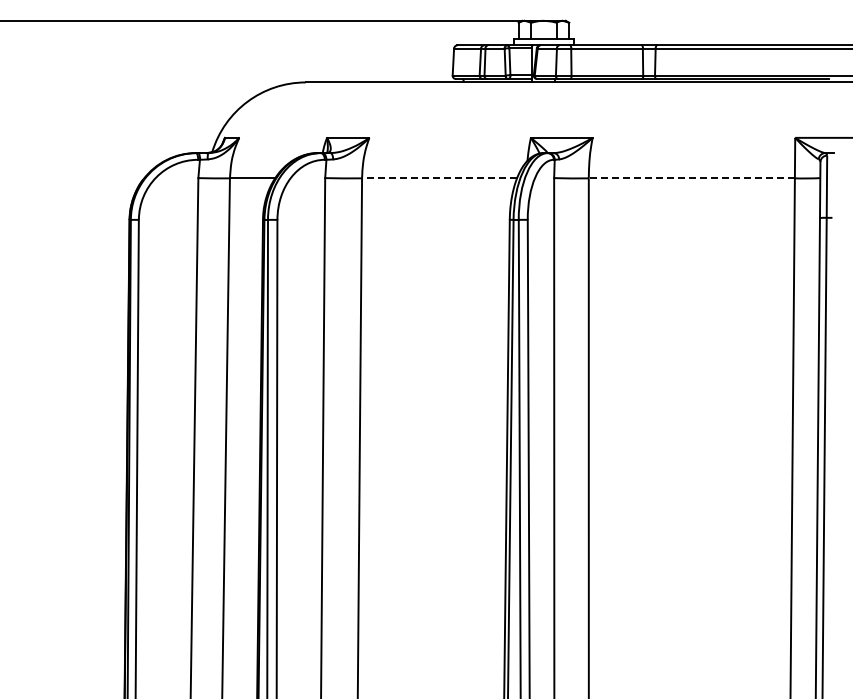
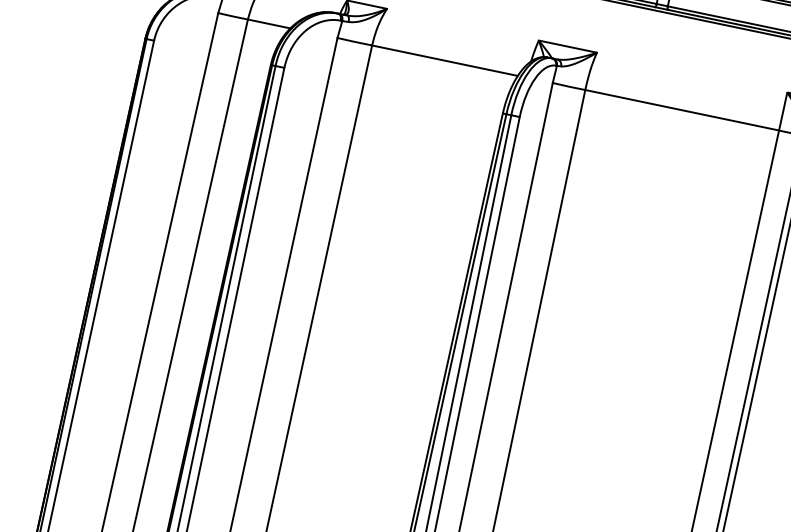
line: (438, 178) -> (443, 60), dashed -> solid
line: (691, 178) -> (681, 110), dashed -> solid

